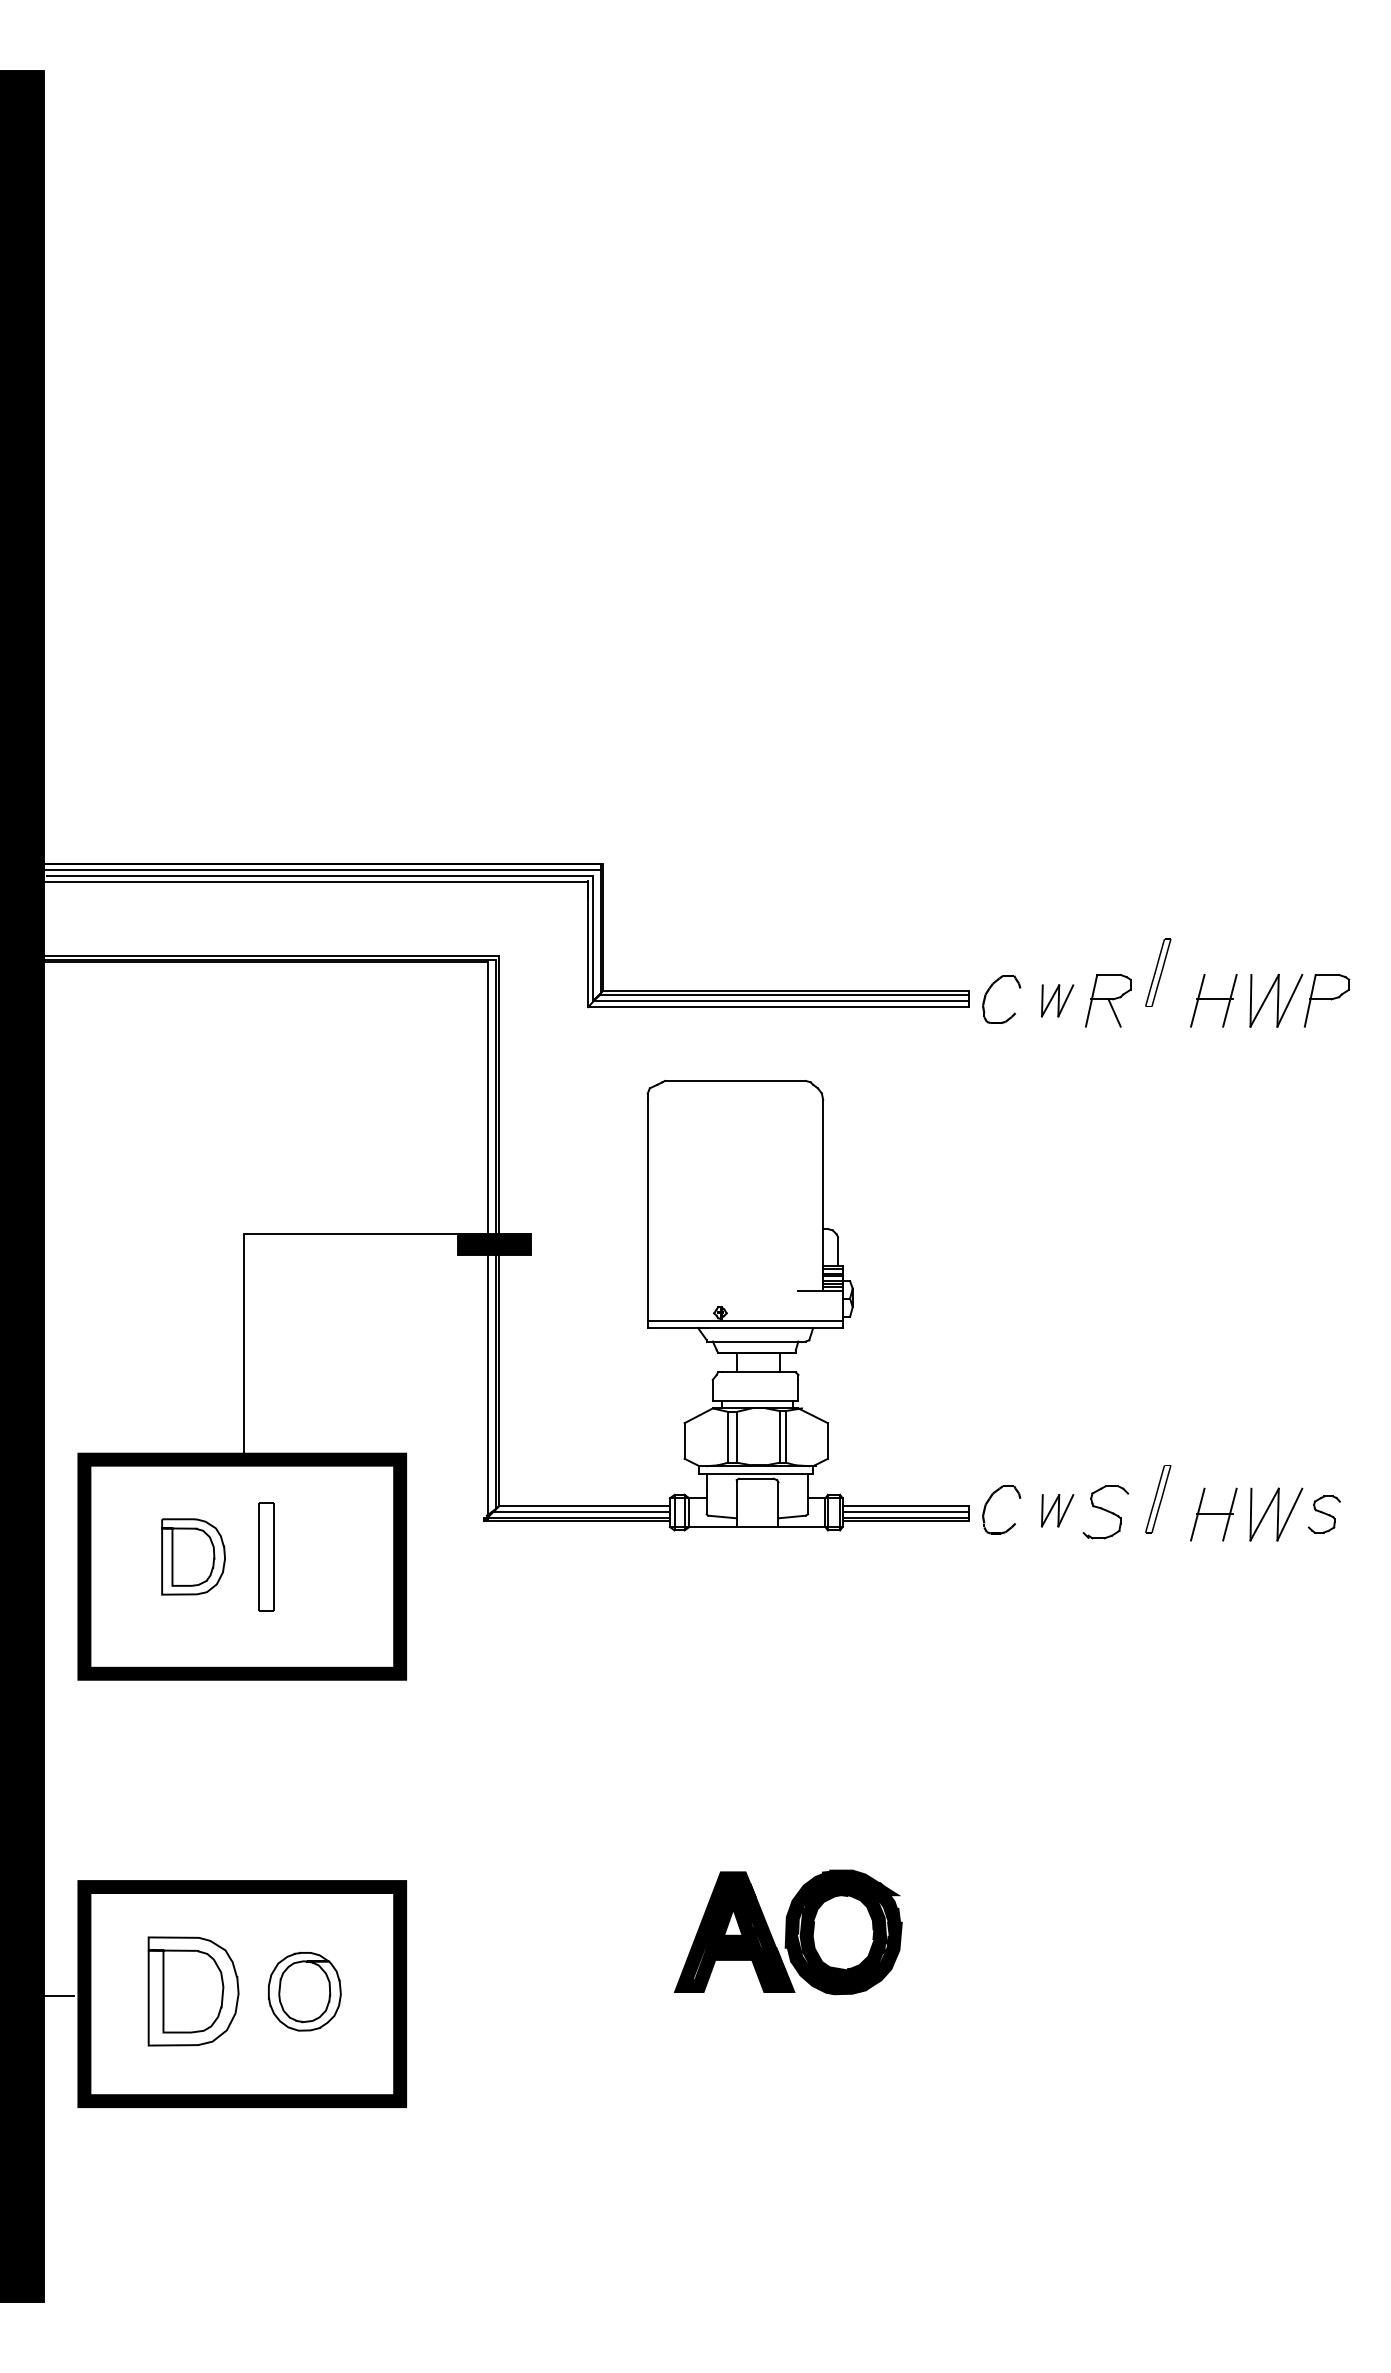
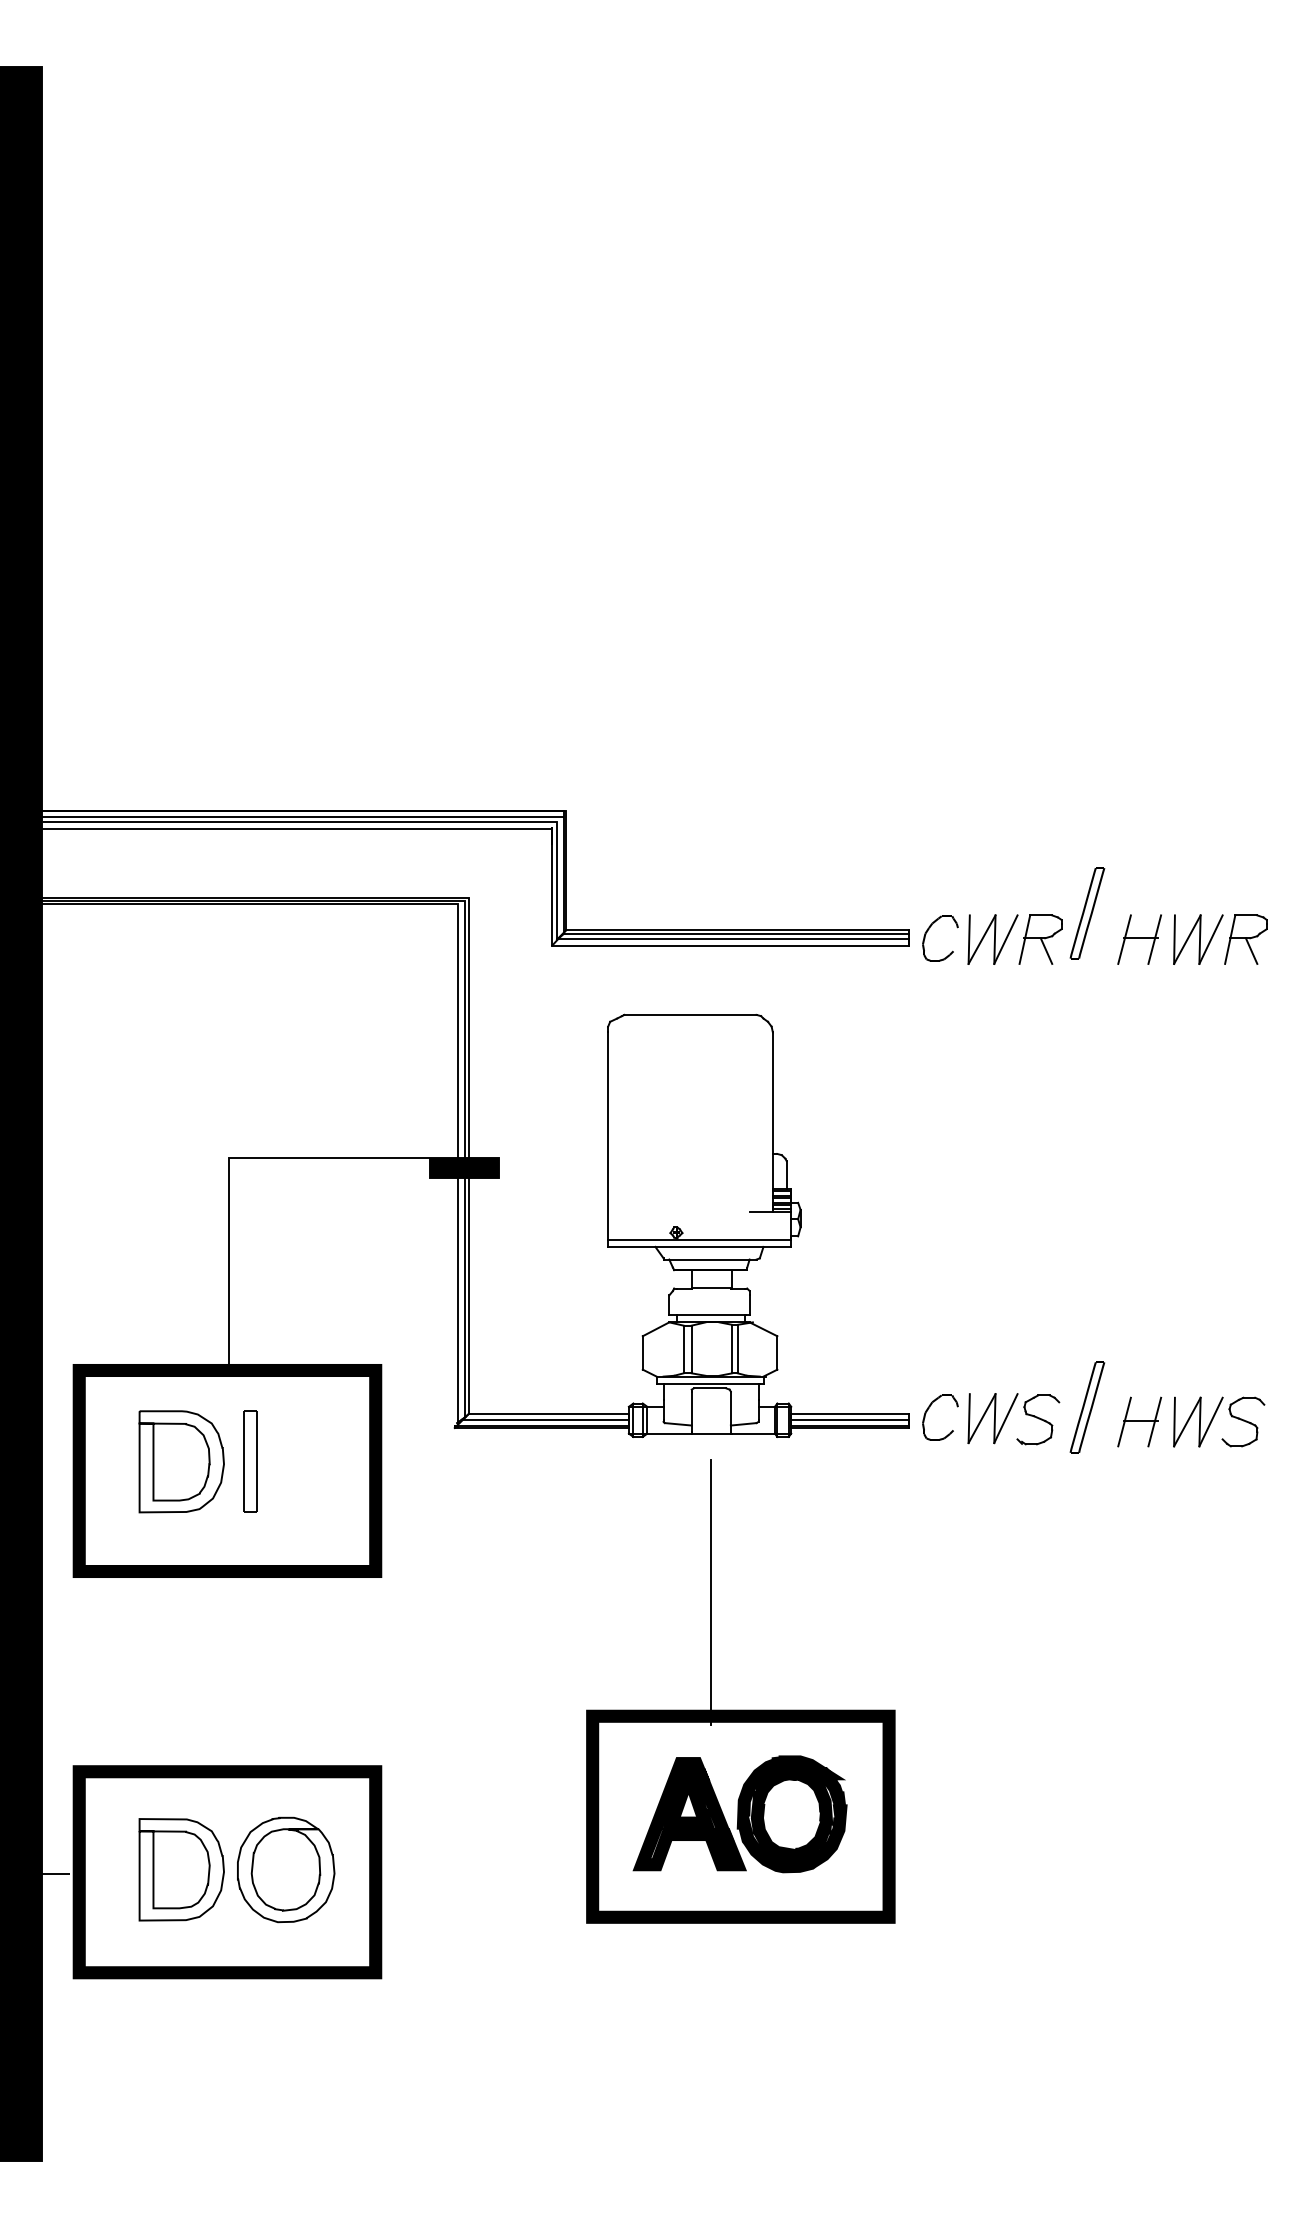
part: (1158, 972) -> (1087, 913), size x1.43
part: (1057, 1000) -> (992, 939), size x1.67
line: (1332, 1012) -> (1251, 950), added
part: (1158, 1498) -> (1087, 1406), size x1.43
part: (1057, 1510) -> (992, 1418), size x1.67
part: (1324, 1514) -> (1243, 1421), size x1.43
part: (193, 1556) -> (181, 1461), size x1.43
part: (788, 1821) -> (740, 1710), added
part: (304, 1991) -> (285, 1869), size x1.43

